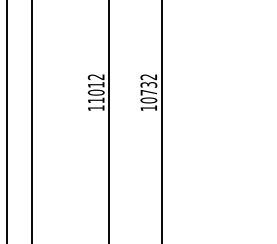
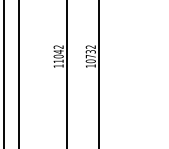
text: (95, 84) -> (58, 51), 11012 -> 11042

